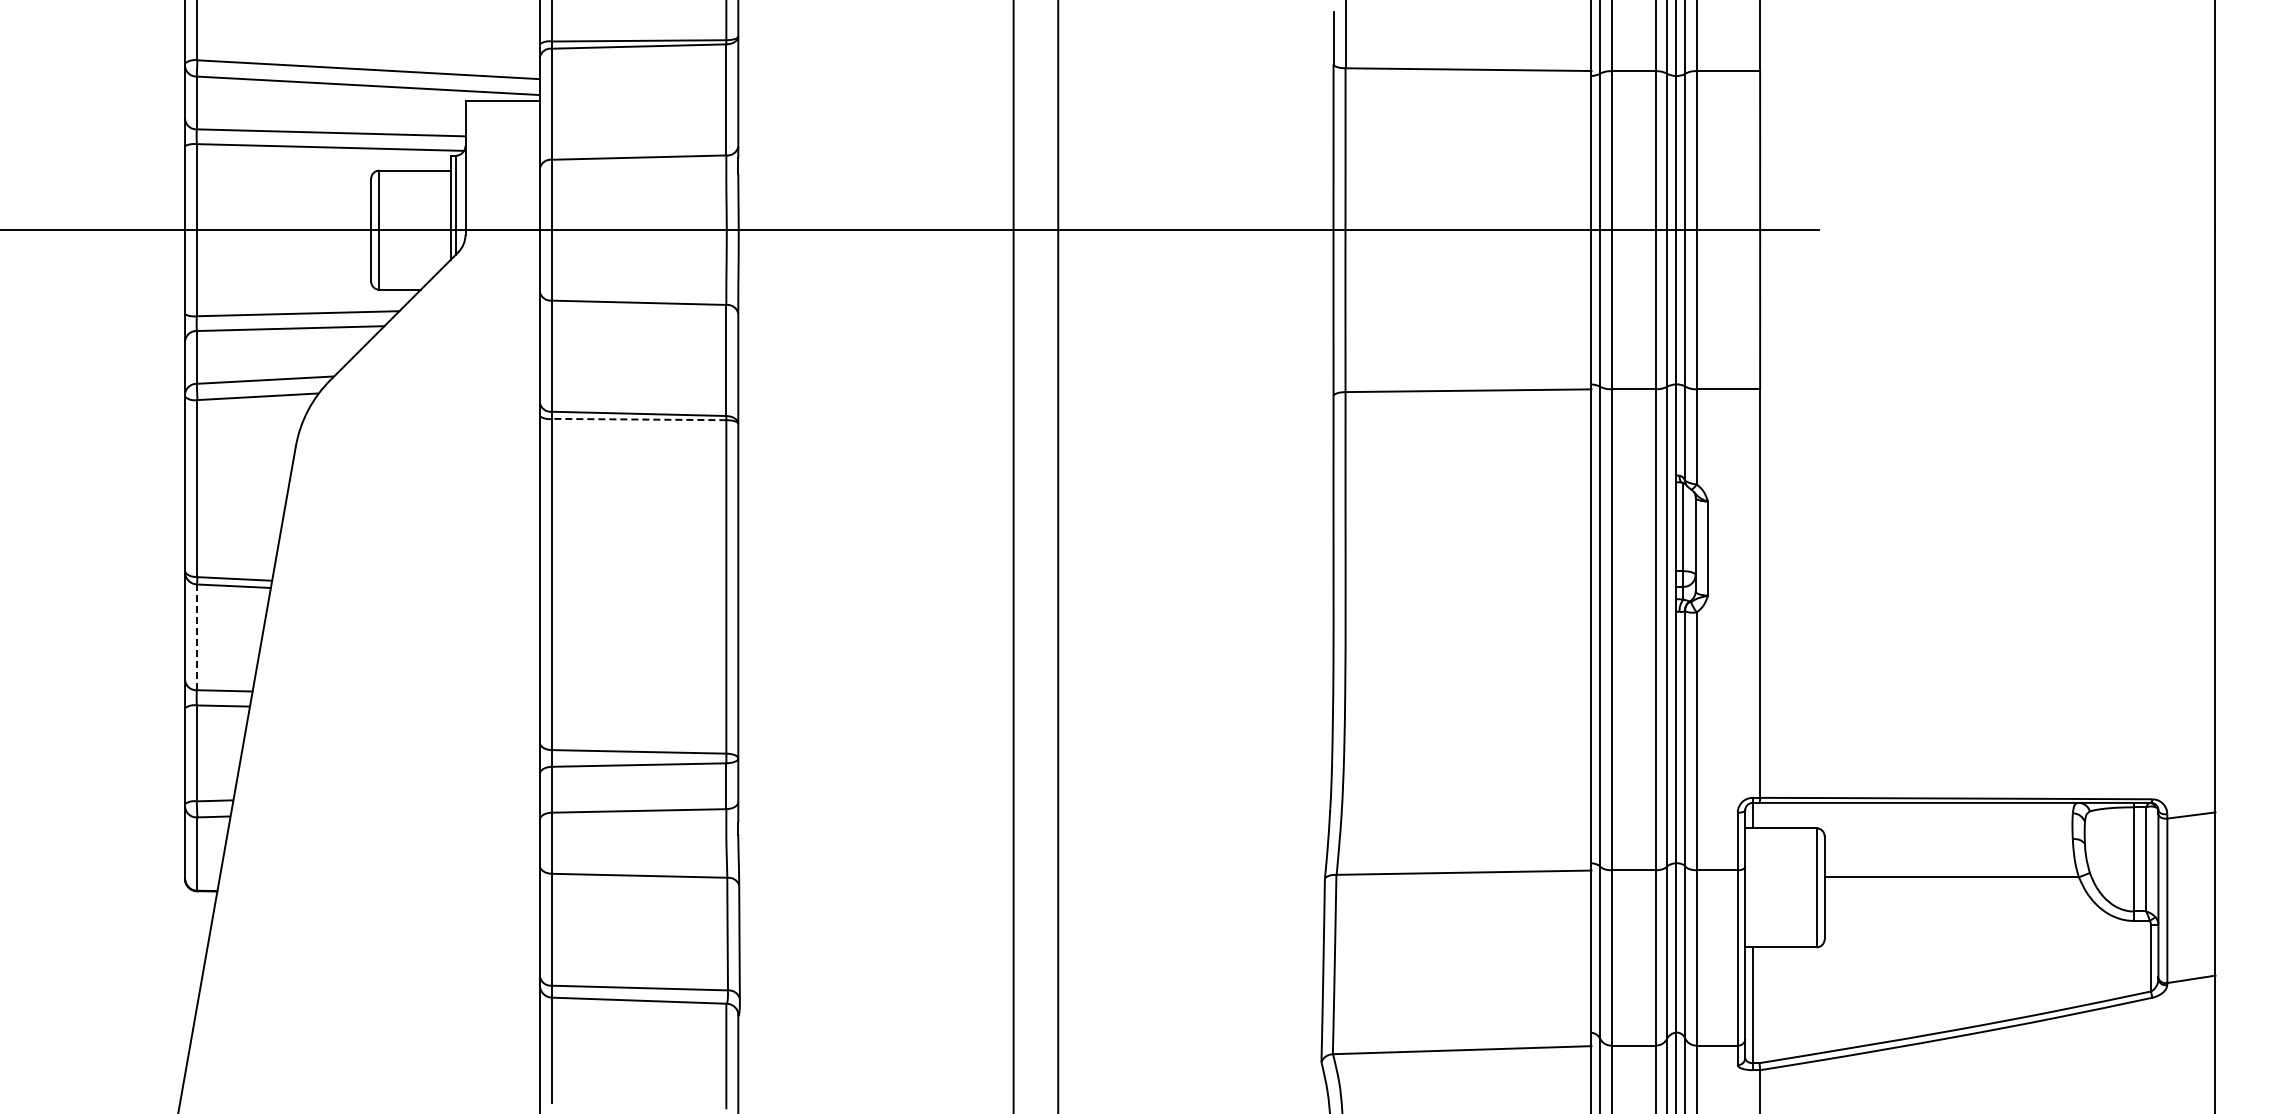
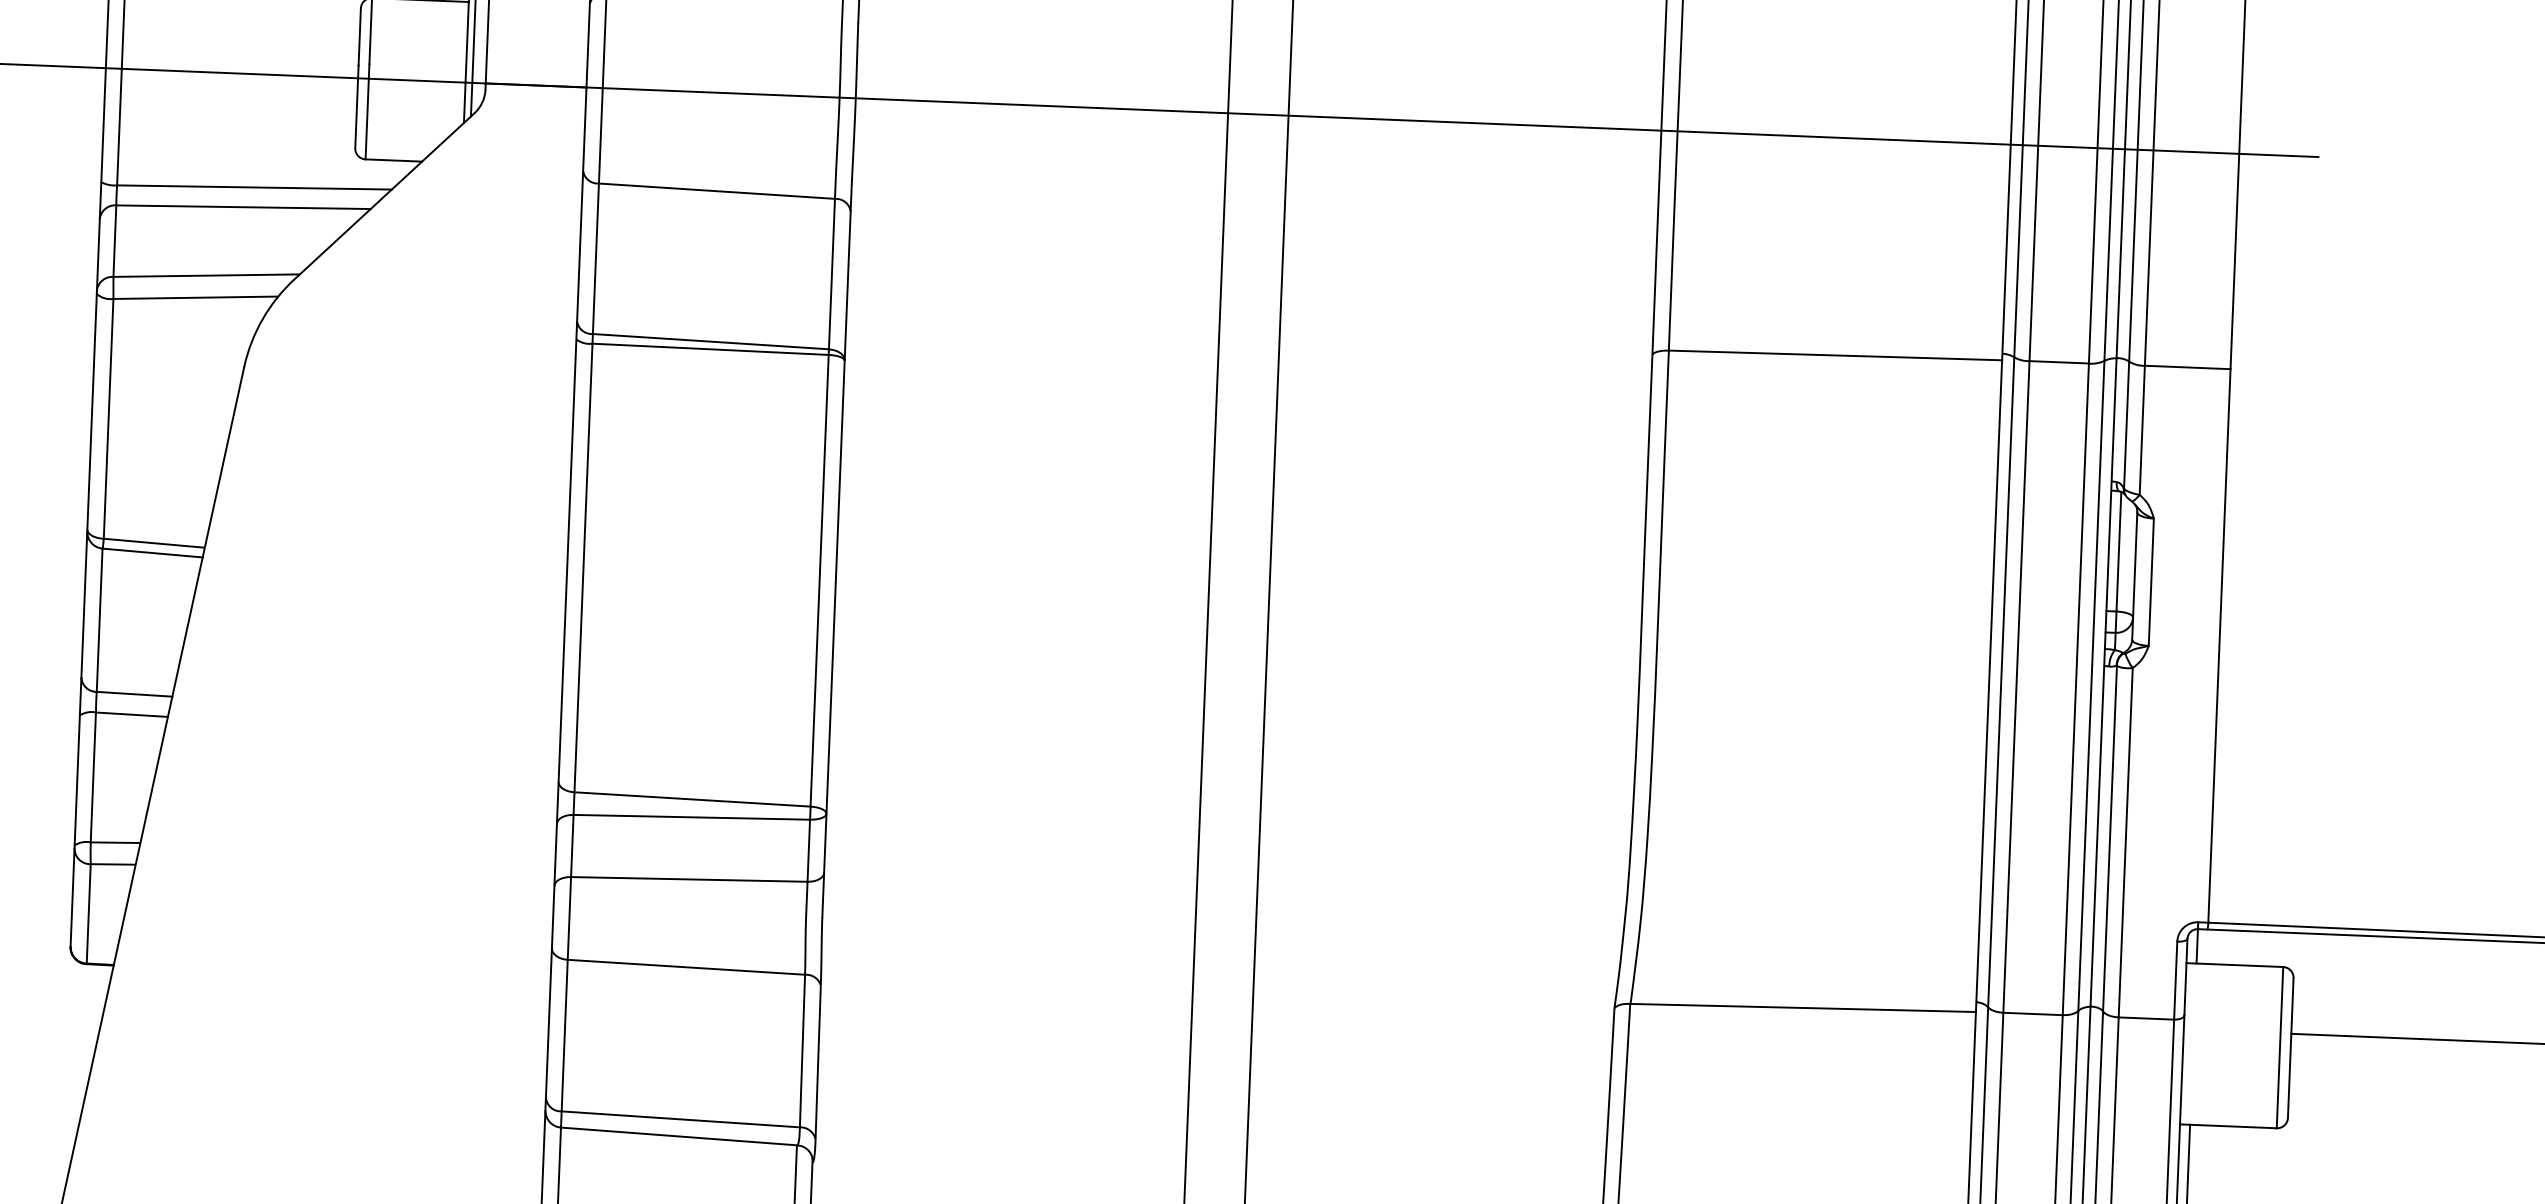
line: (638, 419) -> (709, 349), dashed -> solid
line: (196, 637) -> (99, 620), dashed -> solid

